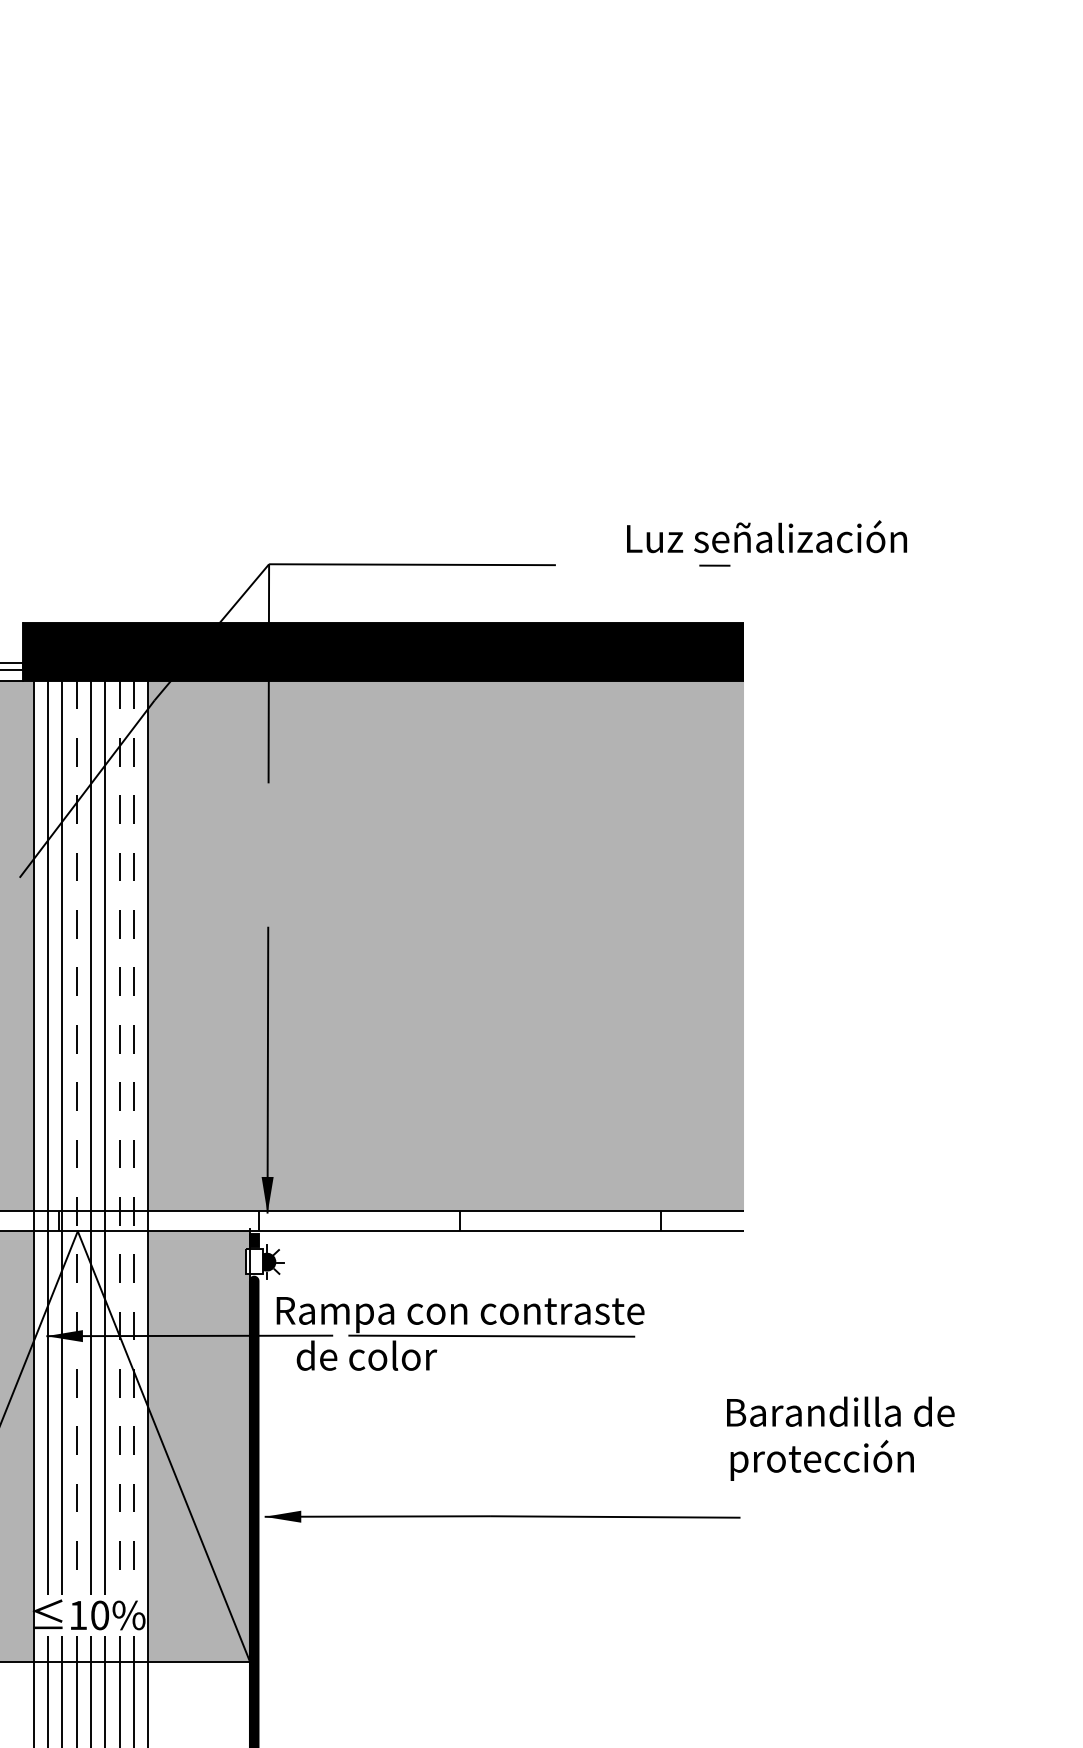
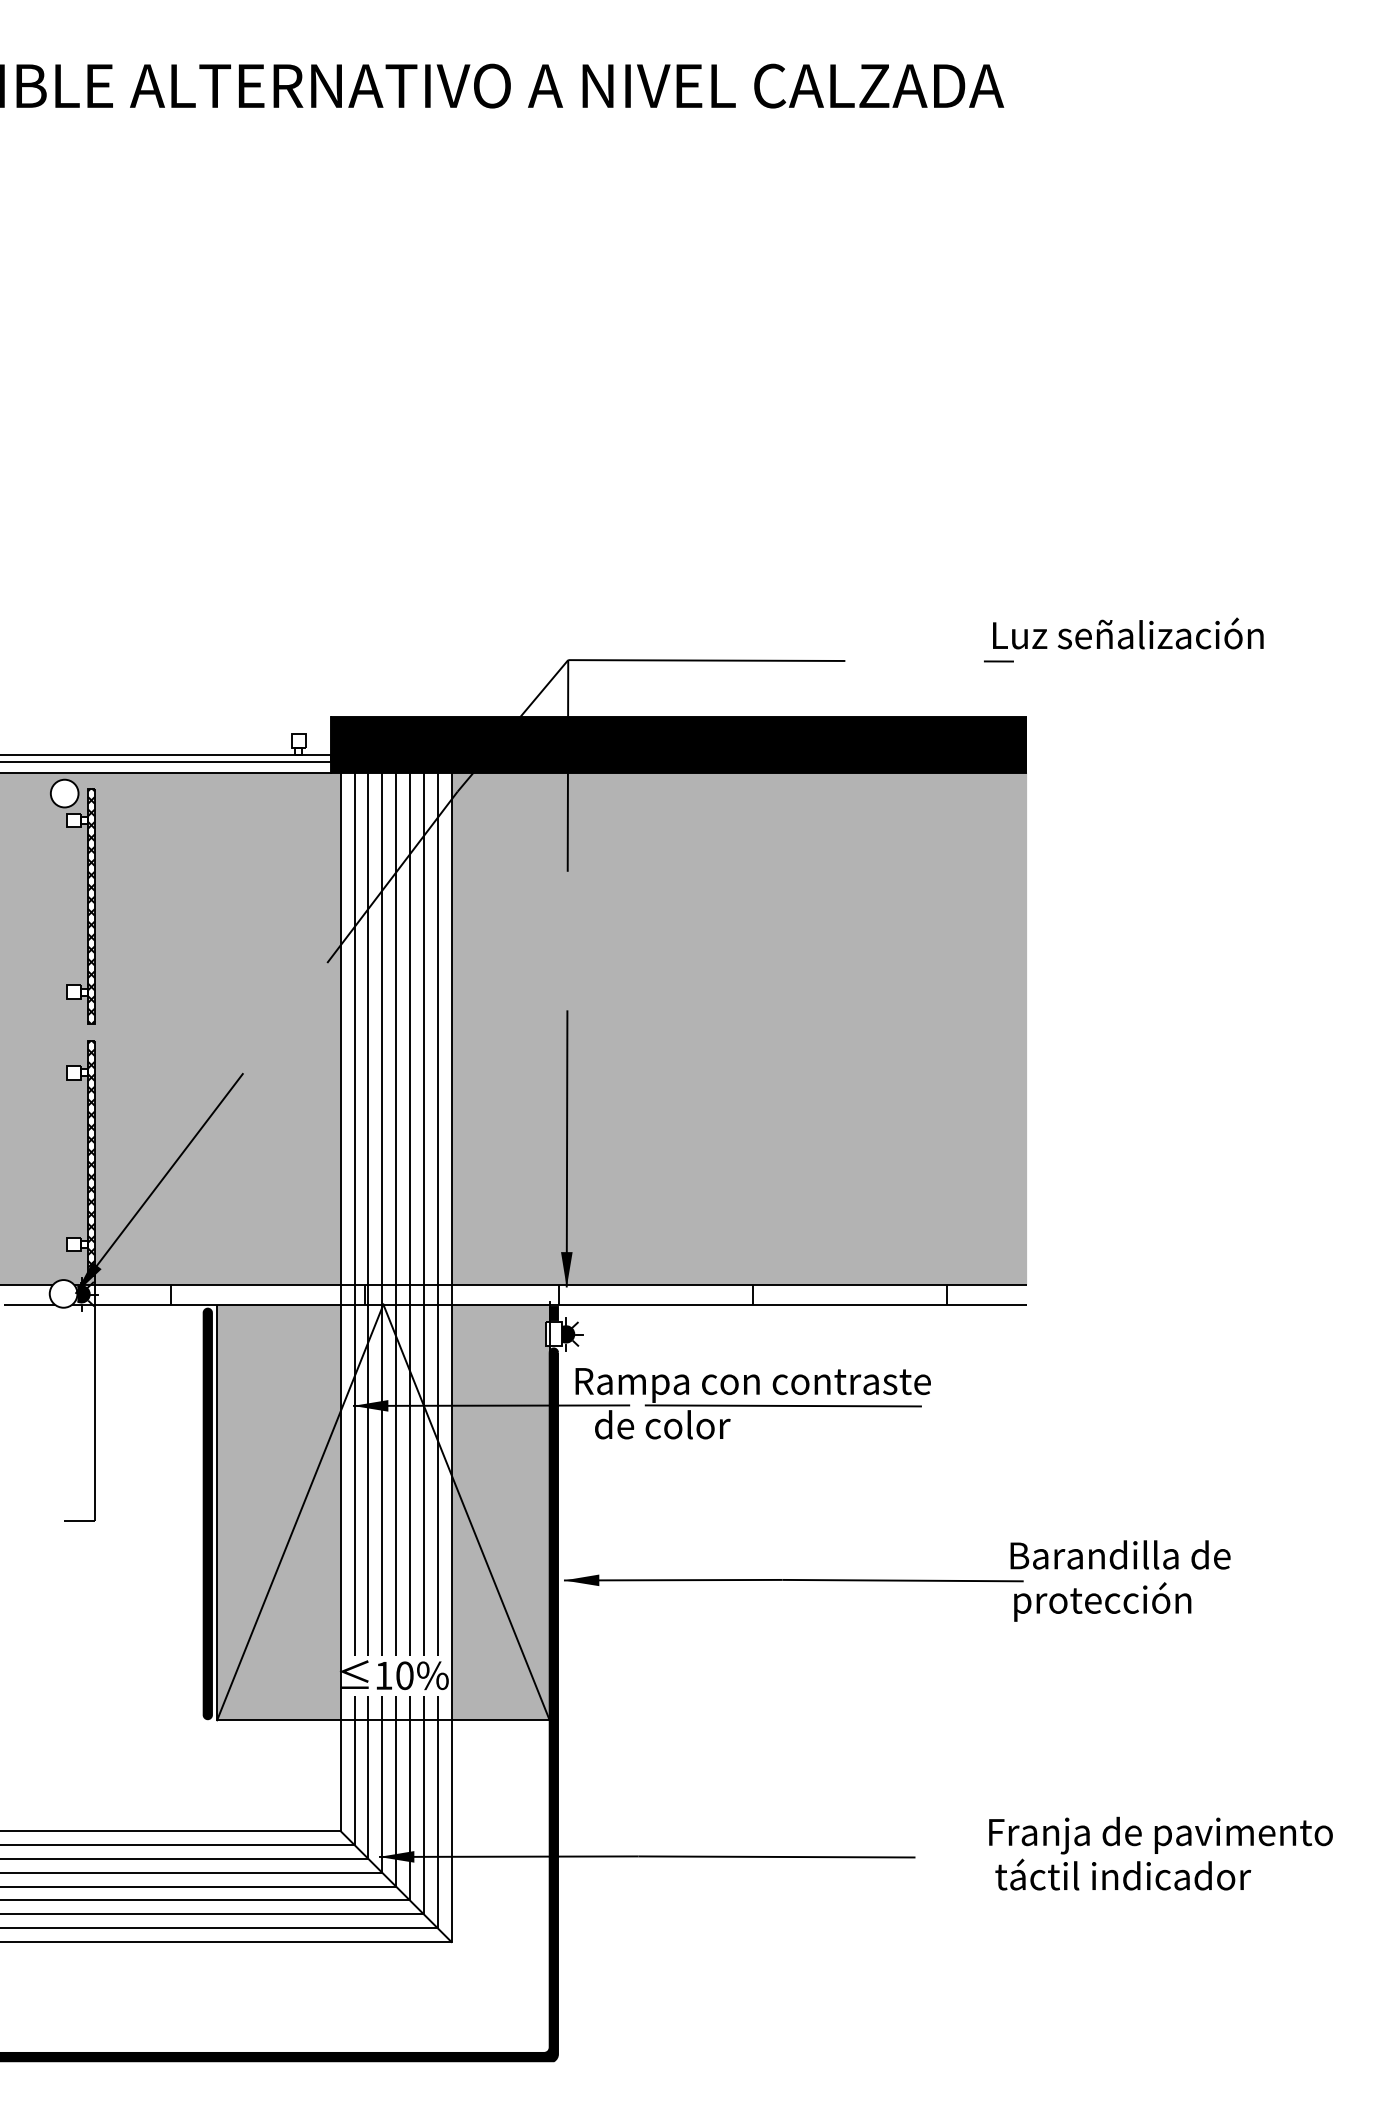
text: (767, 536) -> (1128, 633), moved
line: (76, 1138) -> (382, 1214), dashed -> solid
line: (119, 1138) -> (423, 1214), dashed -> solid
line: (133, 1138) -> (437, 1214), dashed -> solid
text: (840, 1438) -> (1120, 1580), moved

